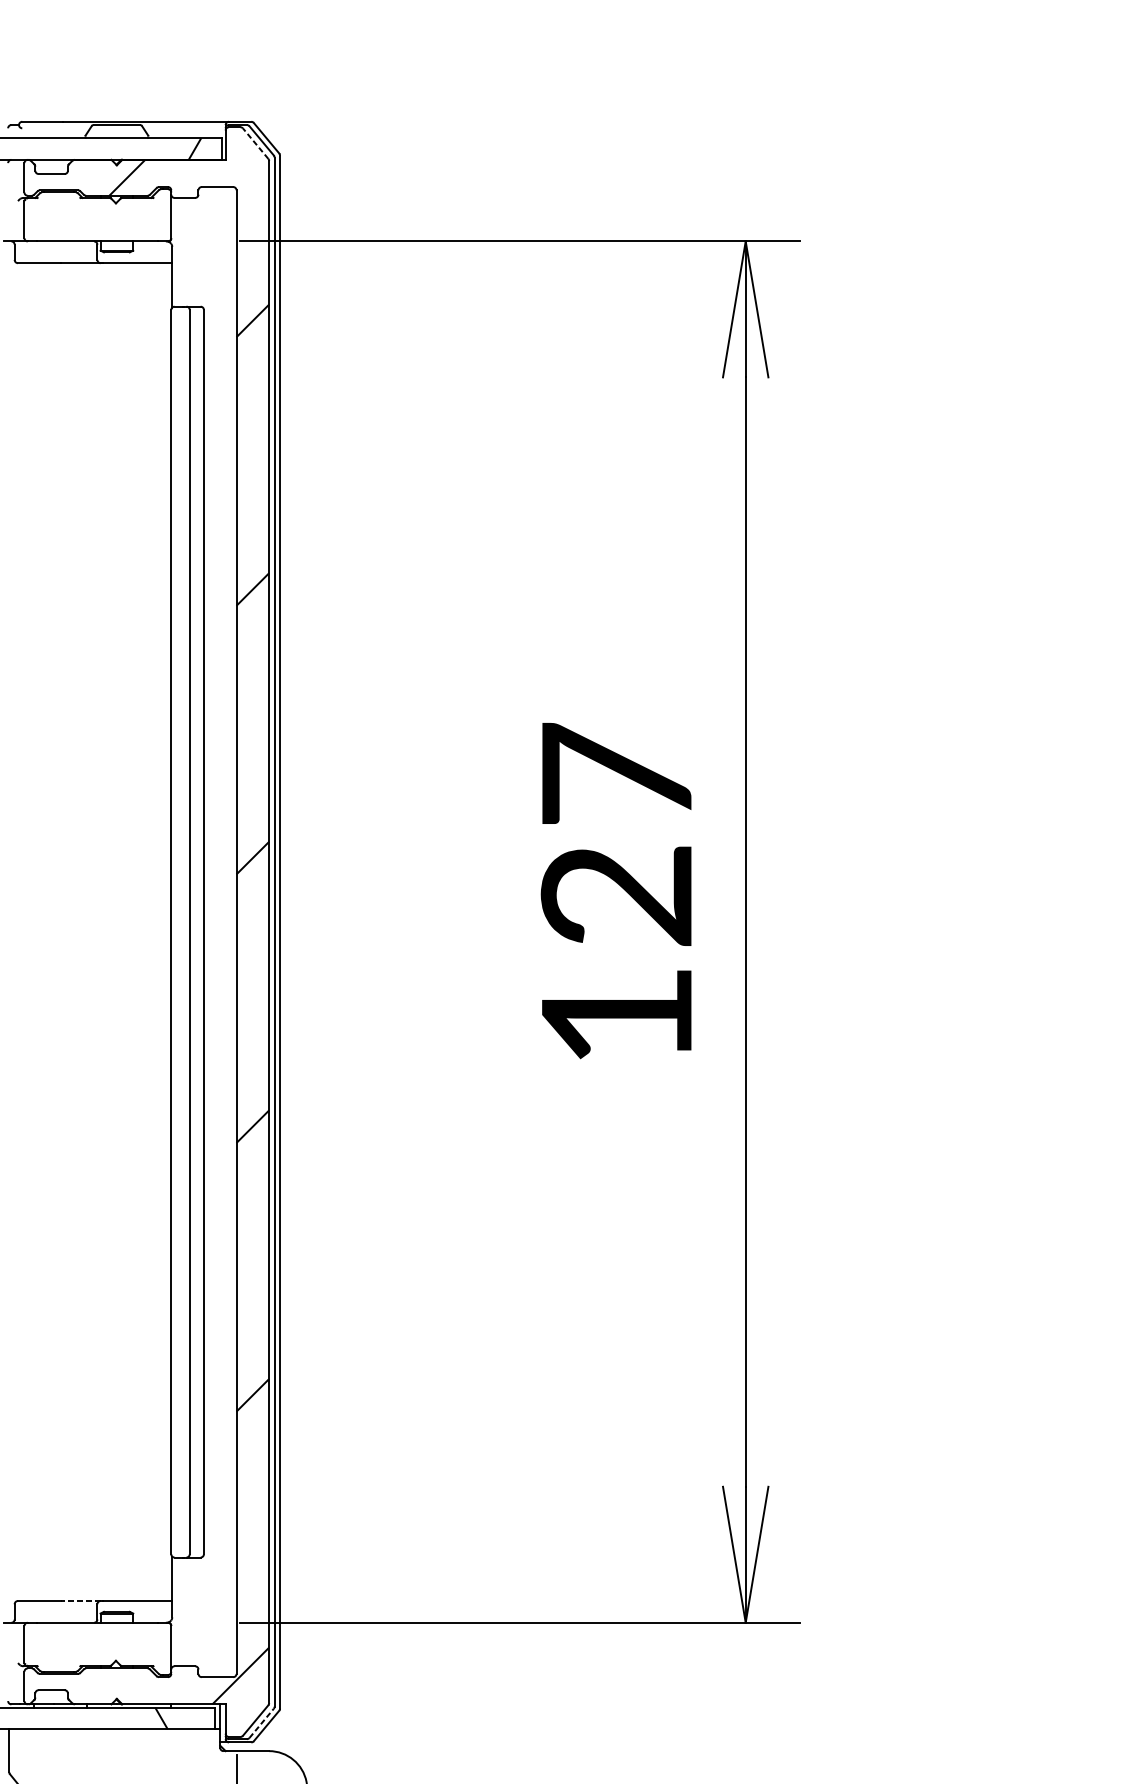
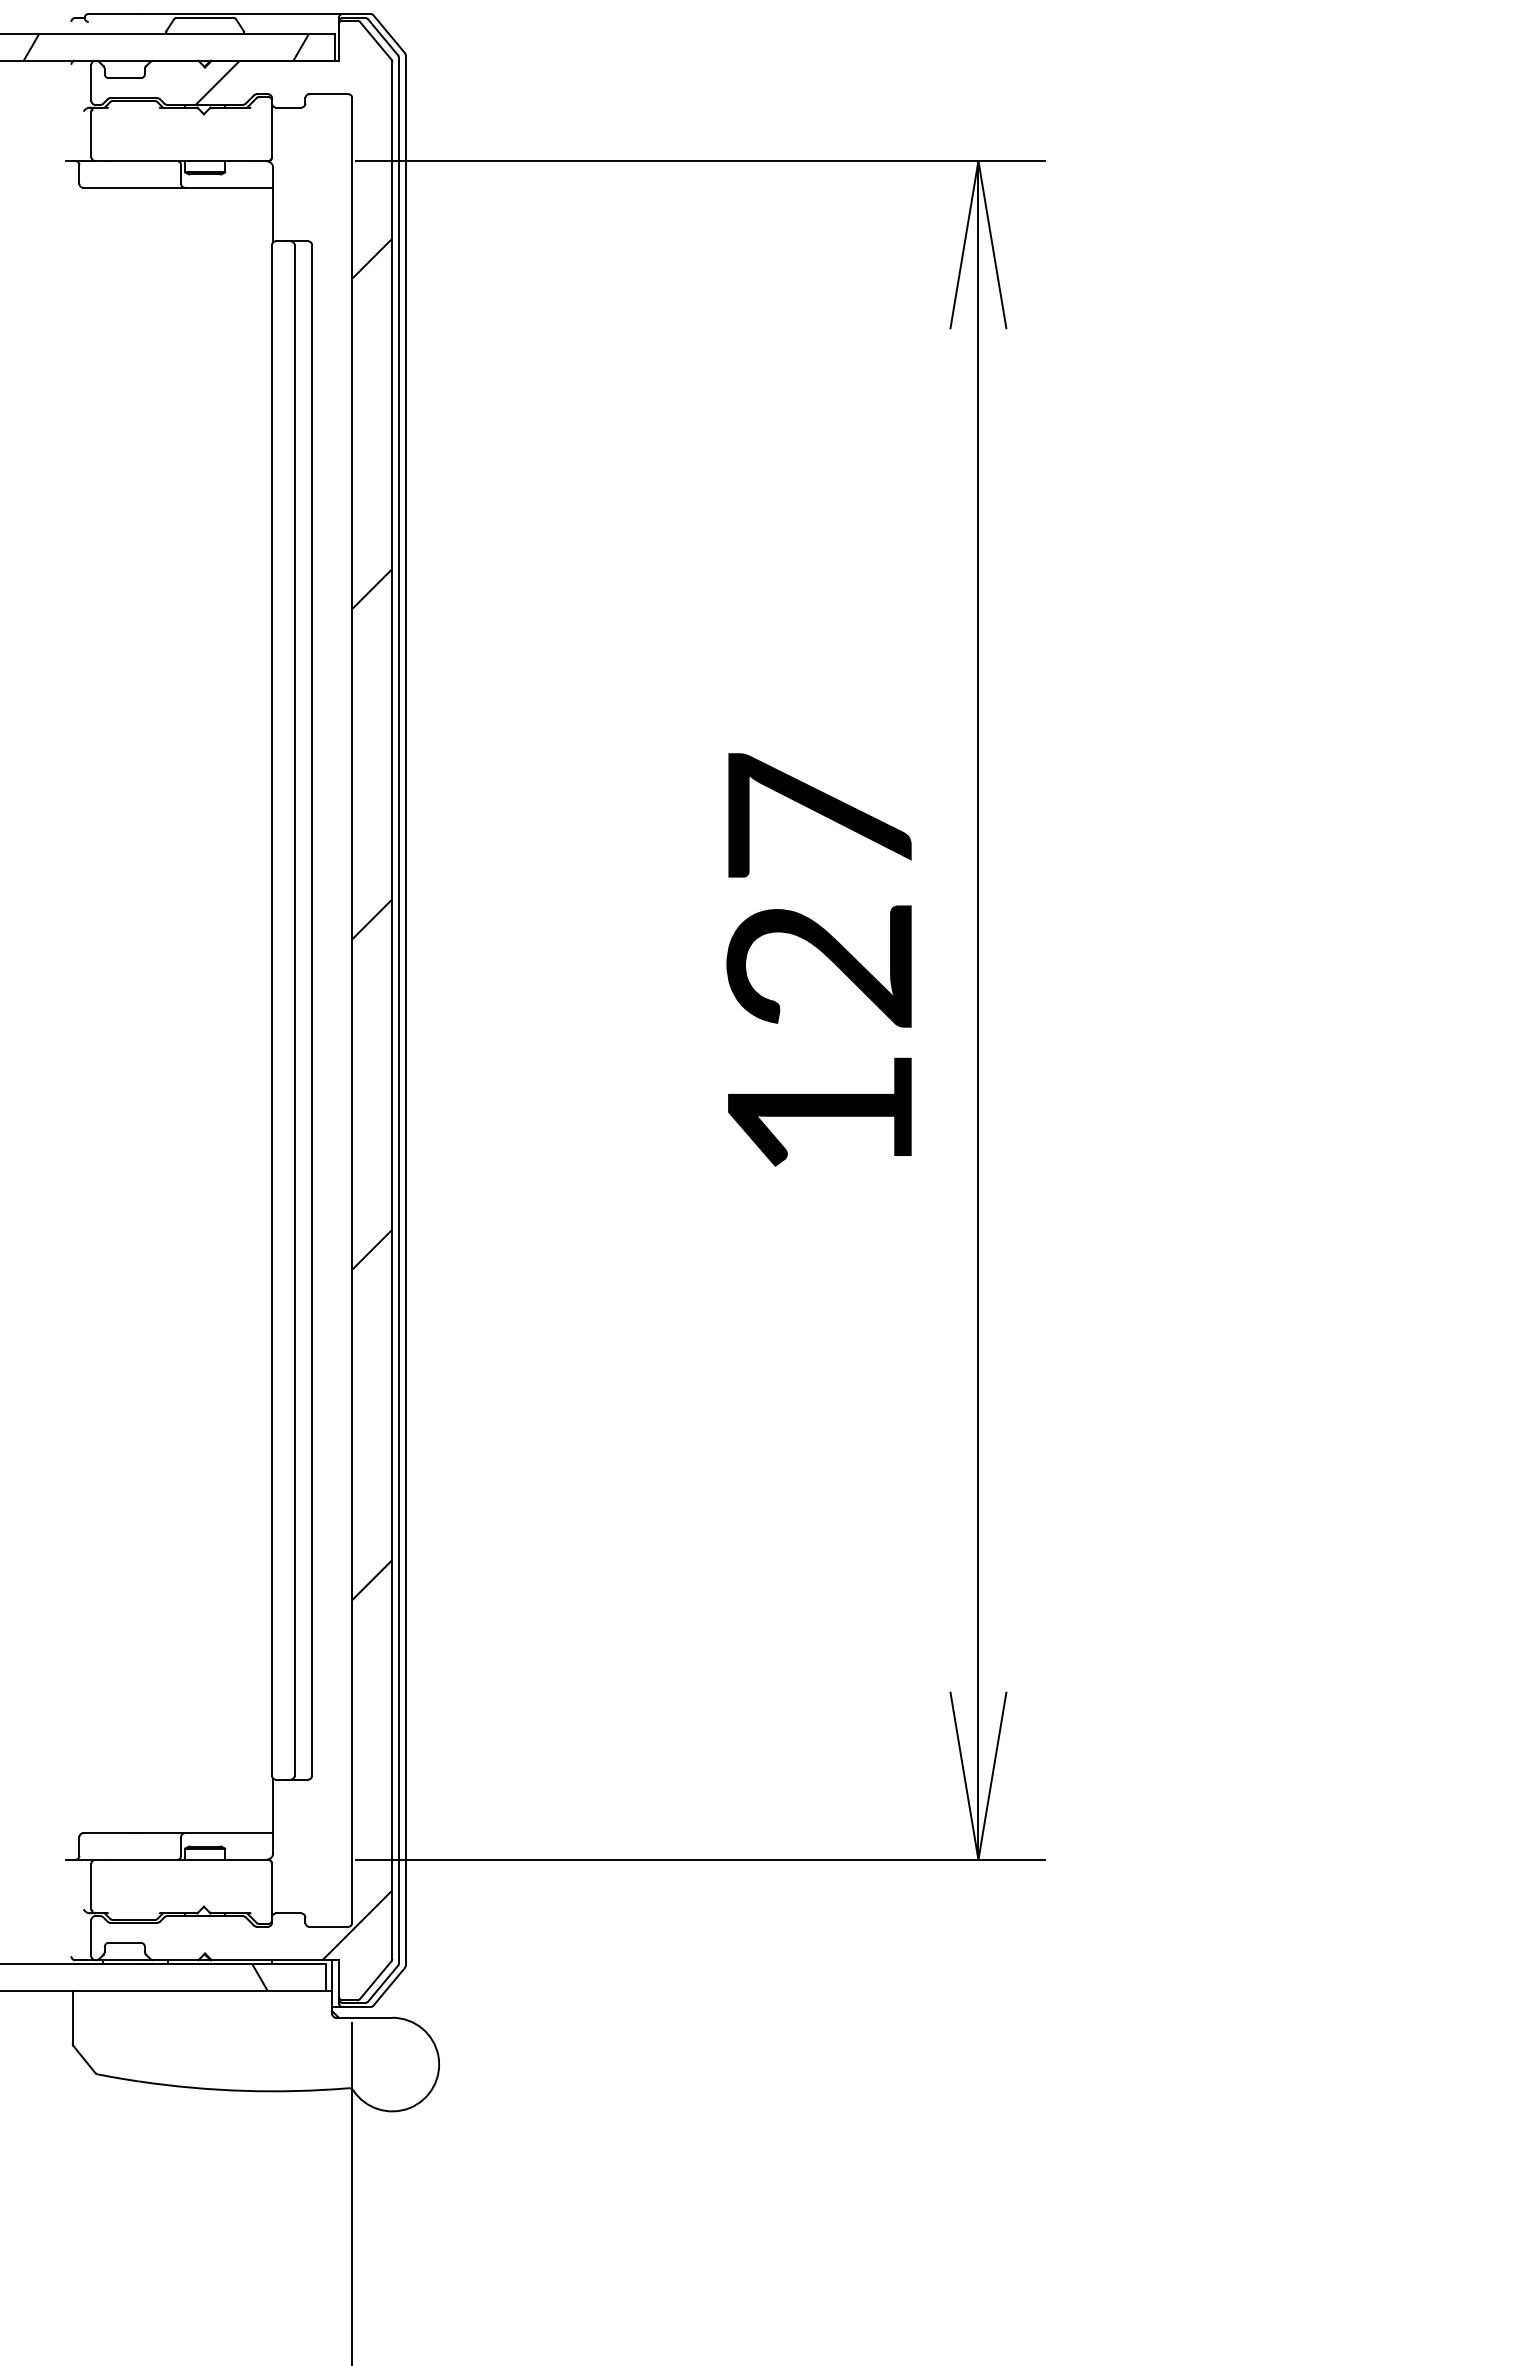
line: (255, 143) -> (375, 40), dashed -> solid
line: (80, 1601) -> (160, 1833), dashed -> solid
line: (261, 1723) -> (383, 1983), dashed -> solid

